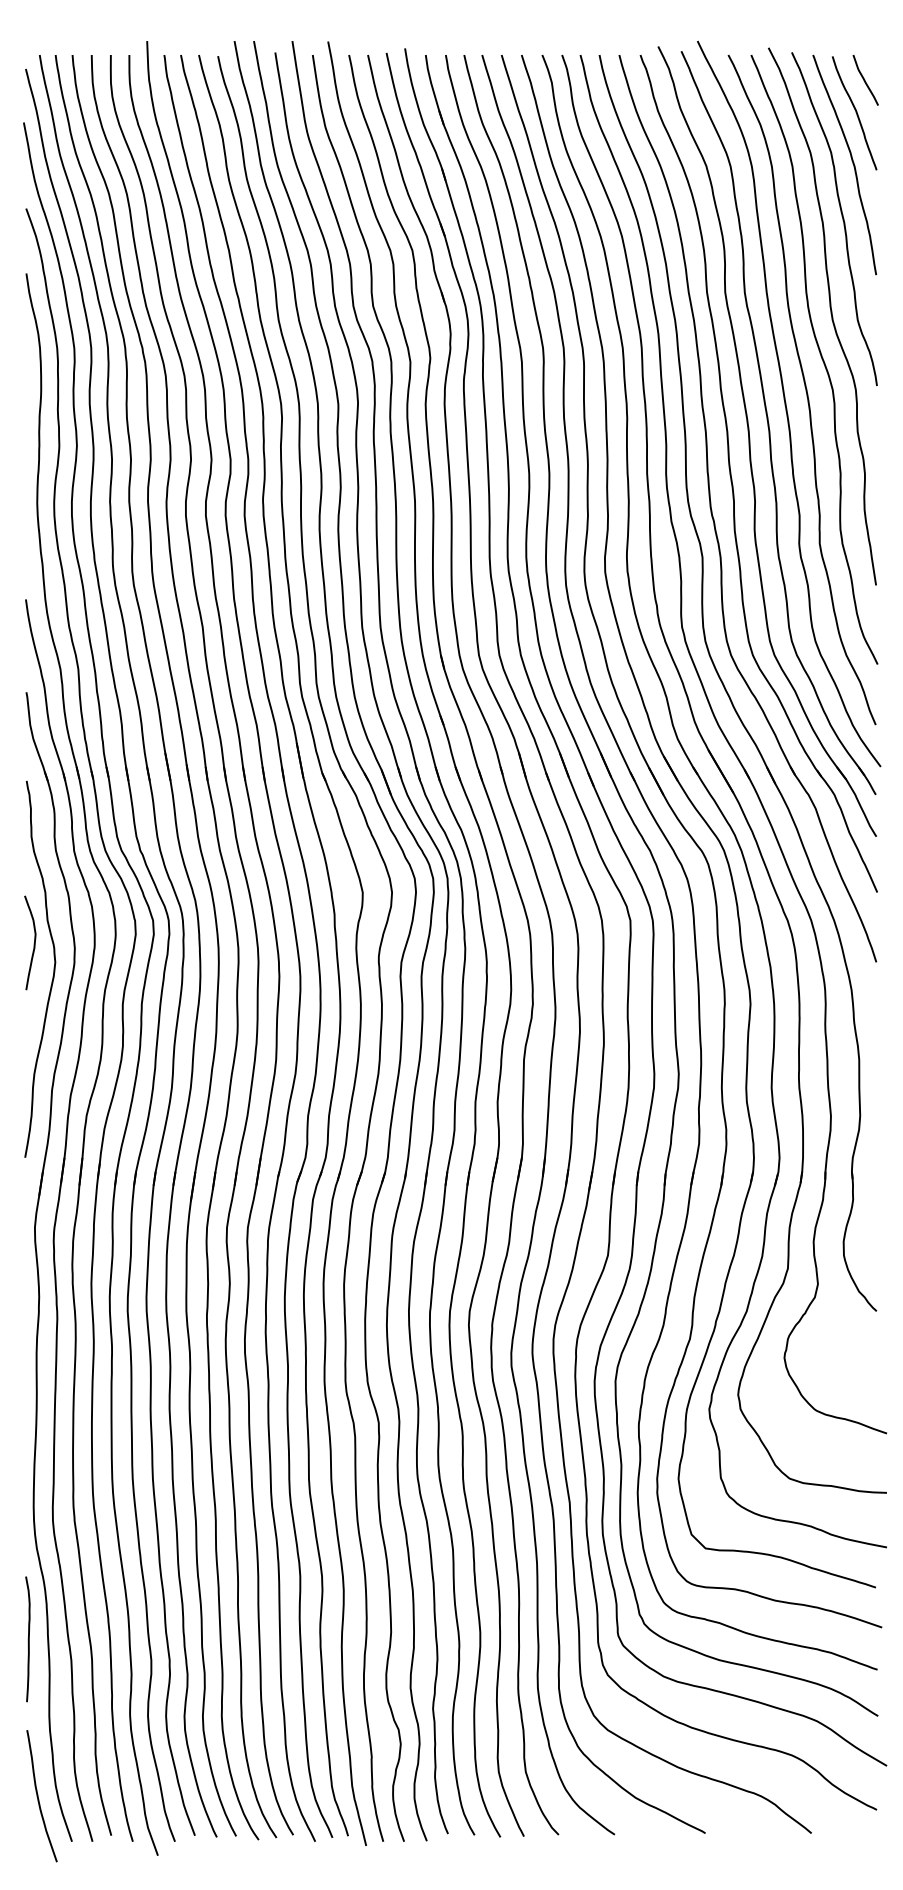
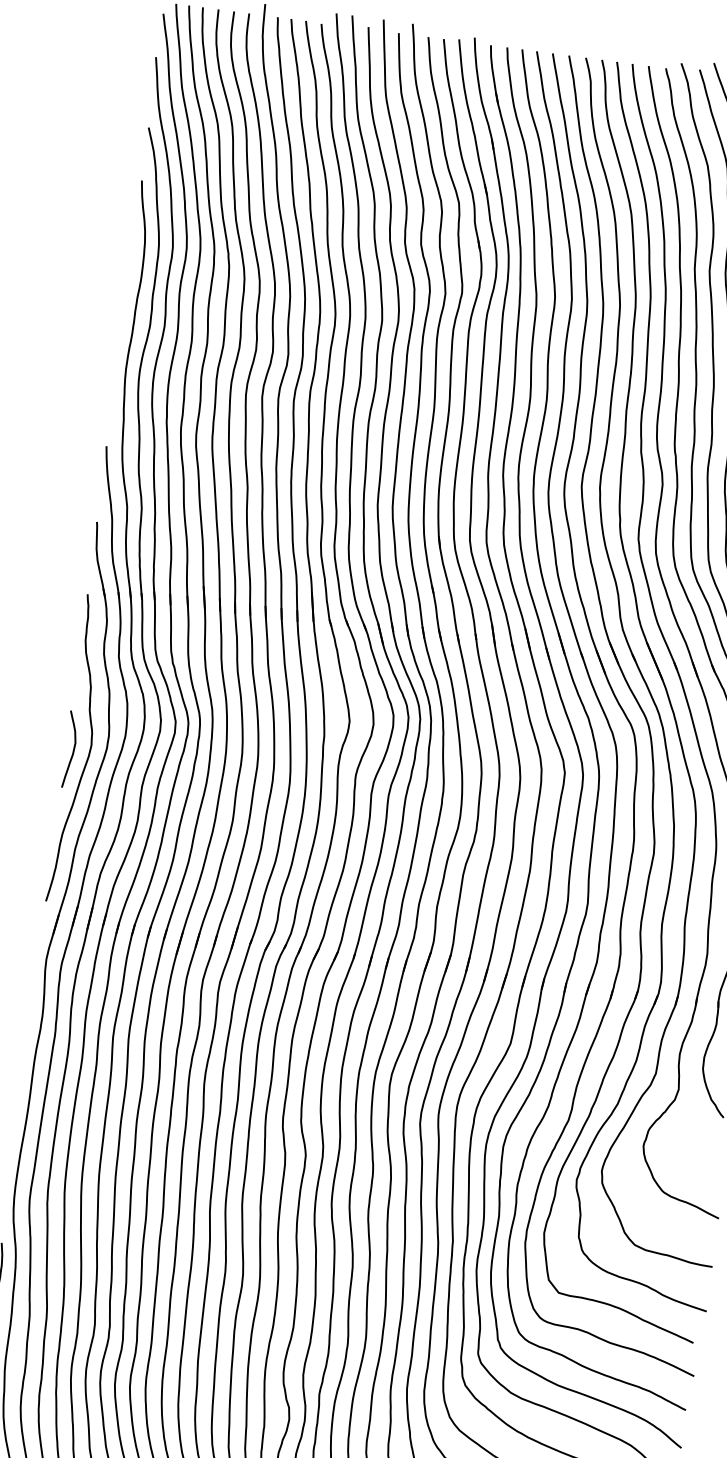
curve: (33, 943) -> (72, 750), moved

